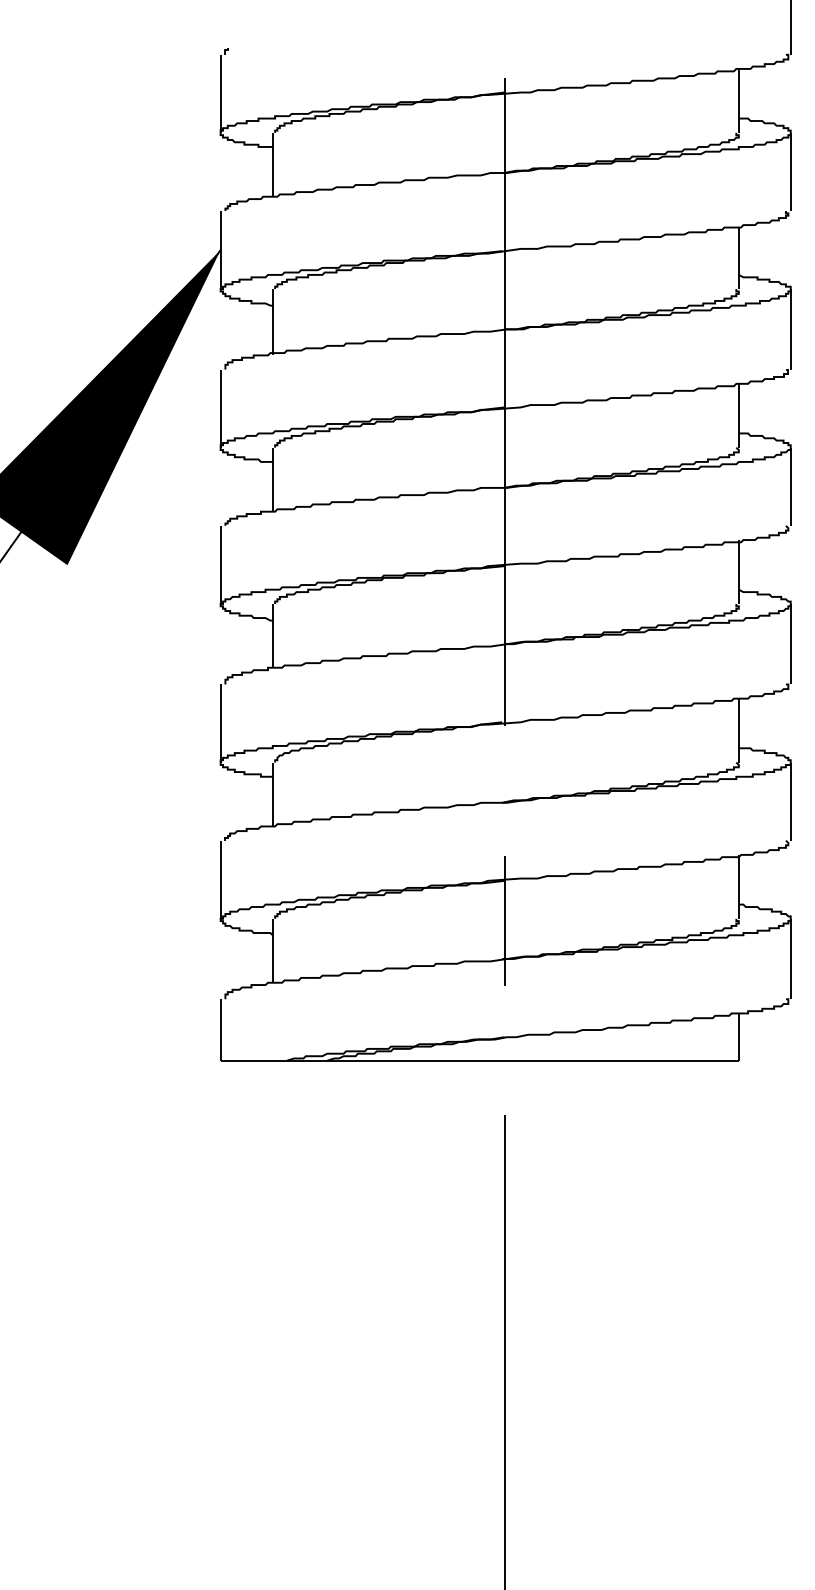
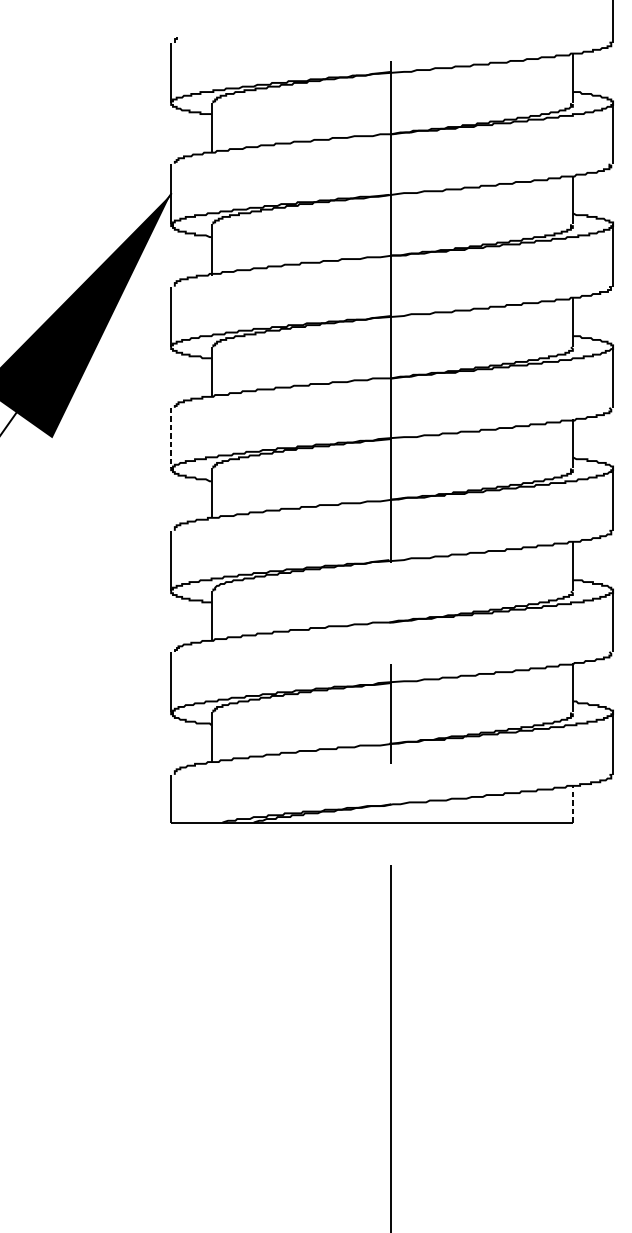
line: (220, 565) -> (171, 438), solid -> dashed
line: (738, 1037) -> (572, 804), solid -> dashed

